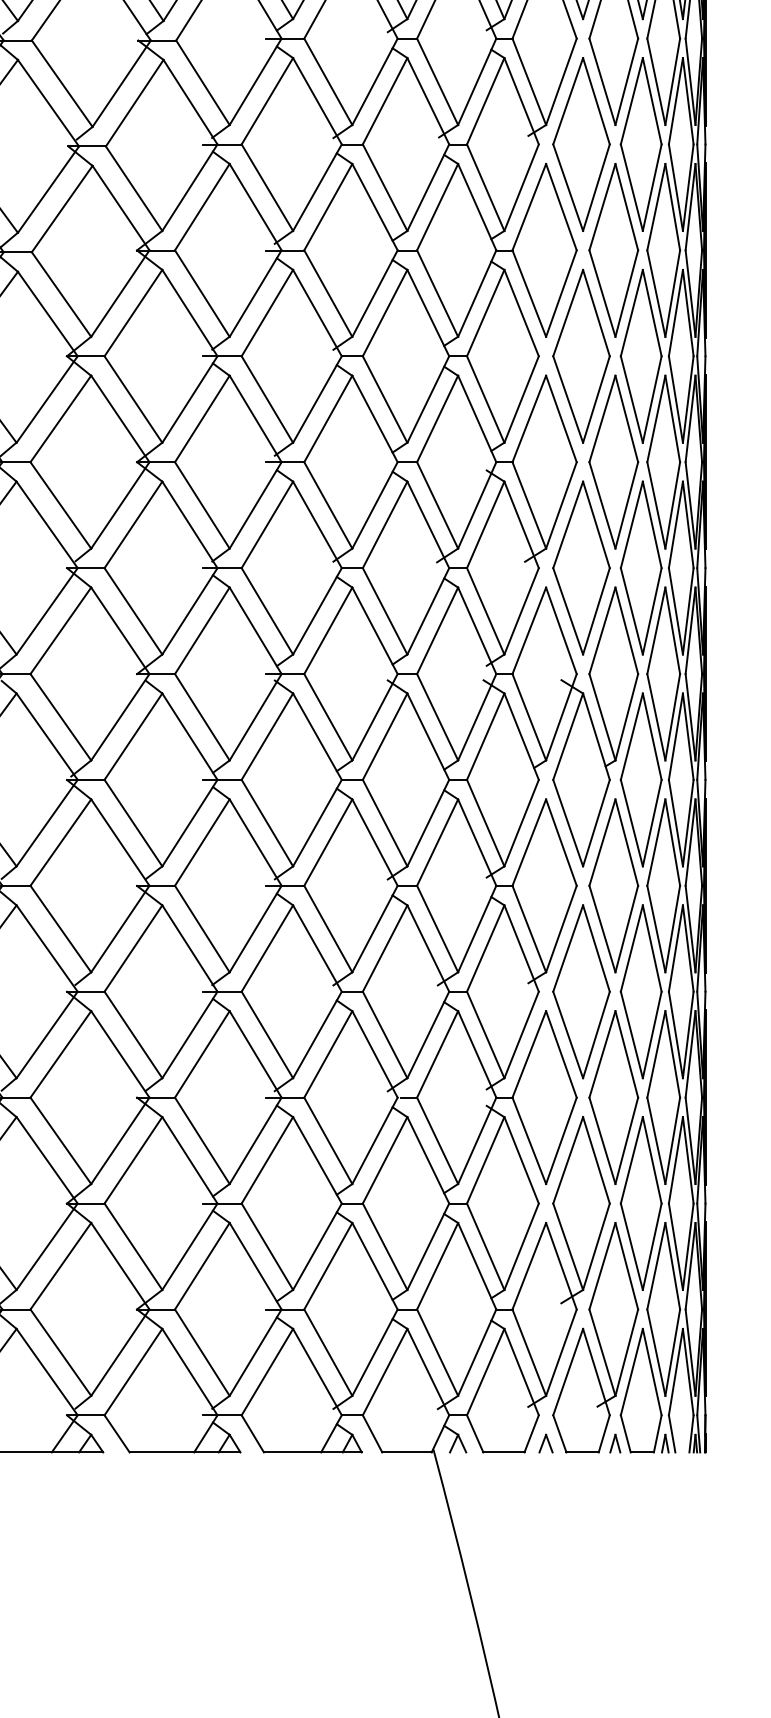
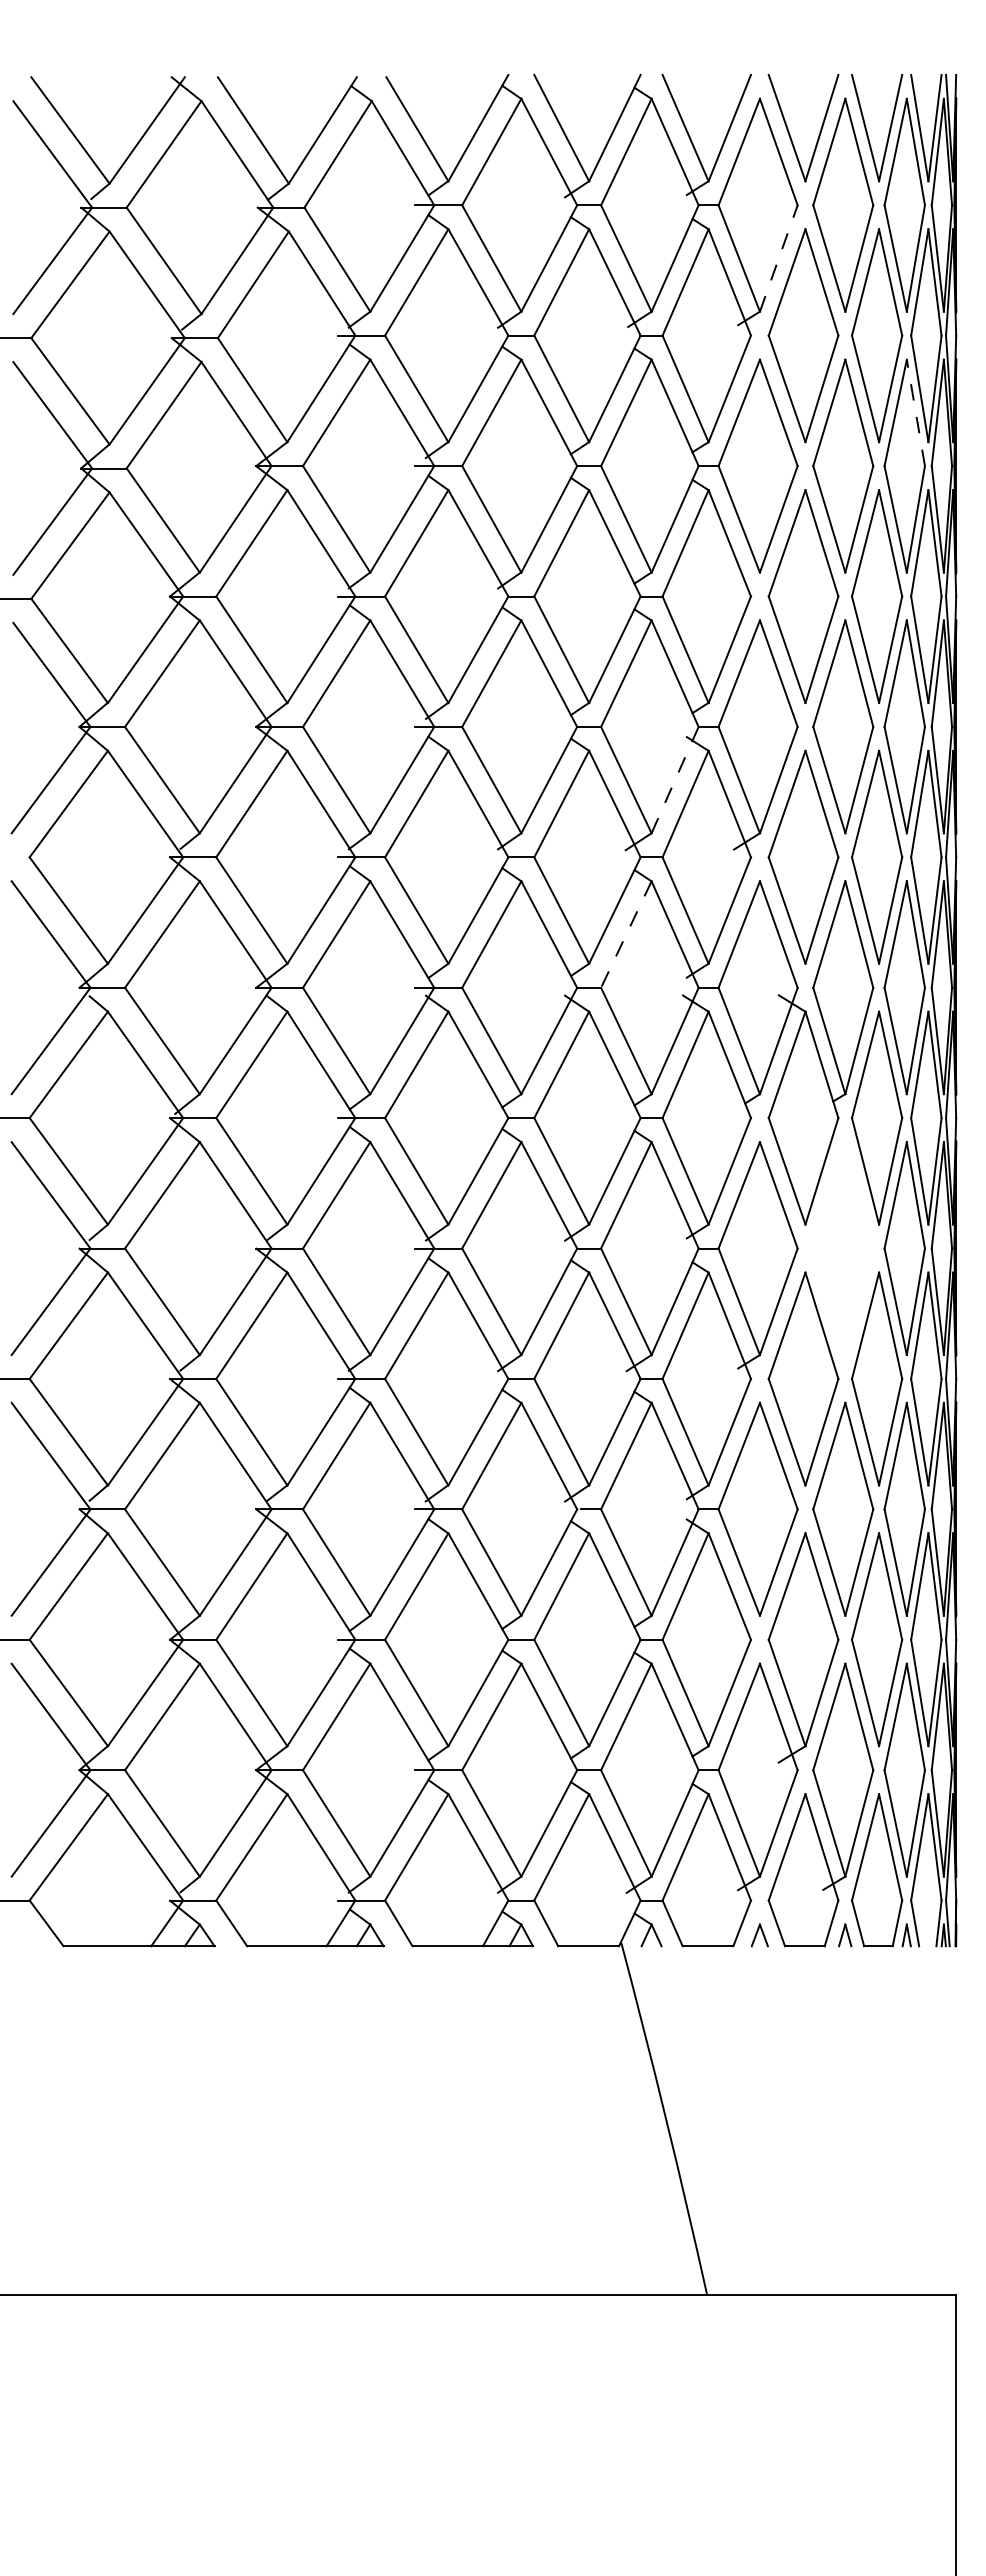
line: (561, 81) -> (778, 258), solid -> dashed
line: (672, 206) -> (915, 412), solid -> dashed
line: (477, 504) -> (675, 779), solid -> dashed
line: (437, 630) -> (626, 934), solid -> dashed
part: (613, 885) -> (843, 1248), removed

